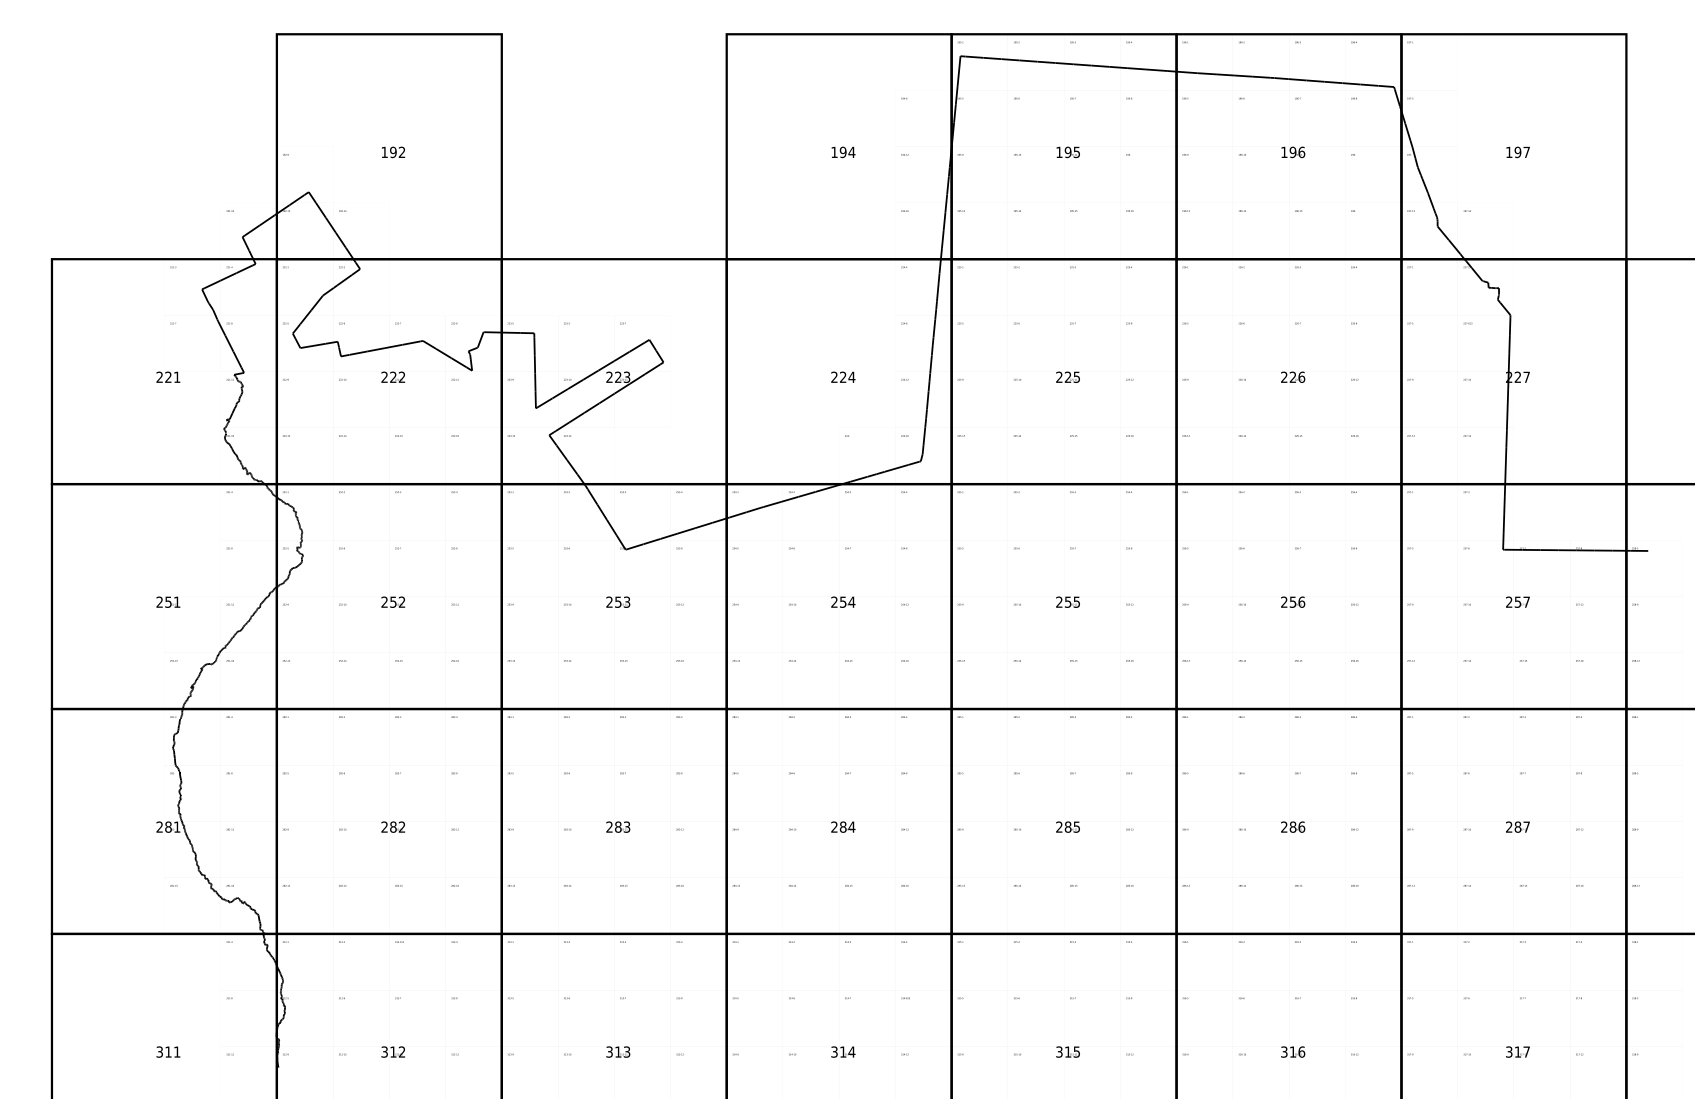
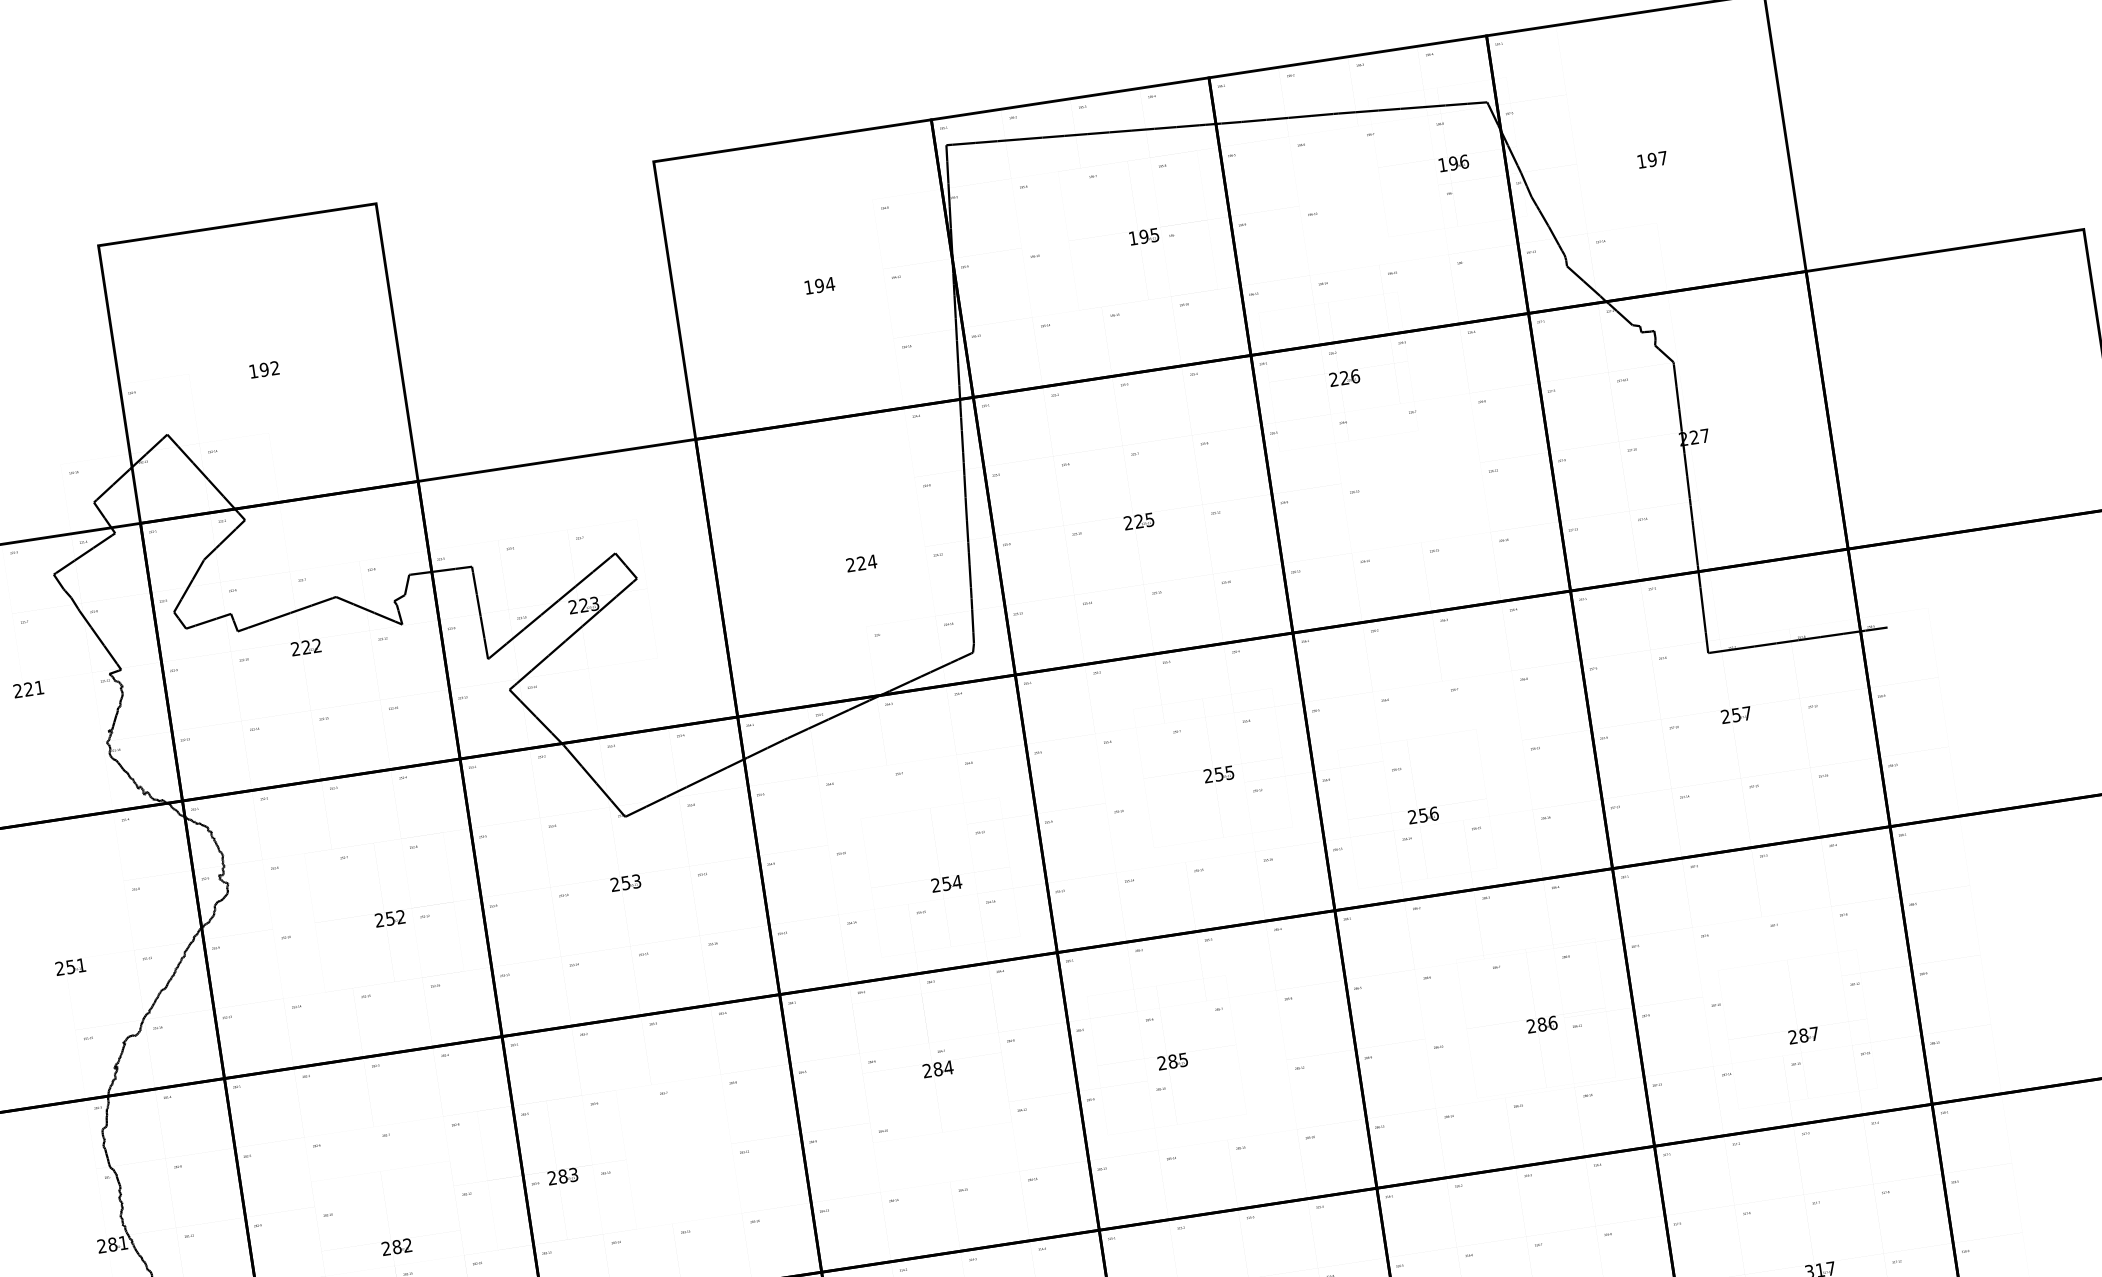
text: (1067, 152) -> (1143, 237), moved
text: (1293, 152) -> (1454, 163), moved
text: (1293, 376) -> (1345, 376), moved
text: (392, 601) -> (389, 917), moved
text: (843, 601) -> (946, 882), moved
text: (1067, 601) -> (1218, 773), moved
text: (1293, 601) -> (1423, 814), moved
text: (392, 826) -> (395, 1246), moved
text: (618, 826) -> (563, 1175), moved
text: (843, 826) -> (938, 1068), moved
text: (1067, 826) -> (1171, 1060), moved
text: (1293, 826) -> (1542, 1023), moved
text: (1517, 826) -> (1803, 1034), moved

